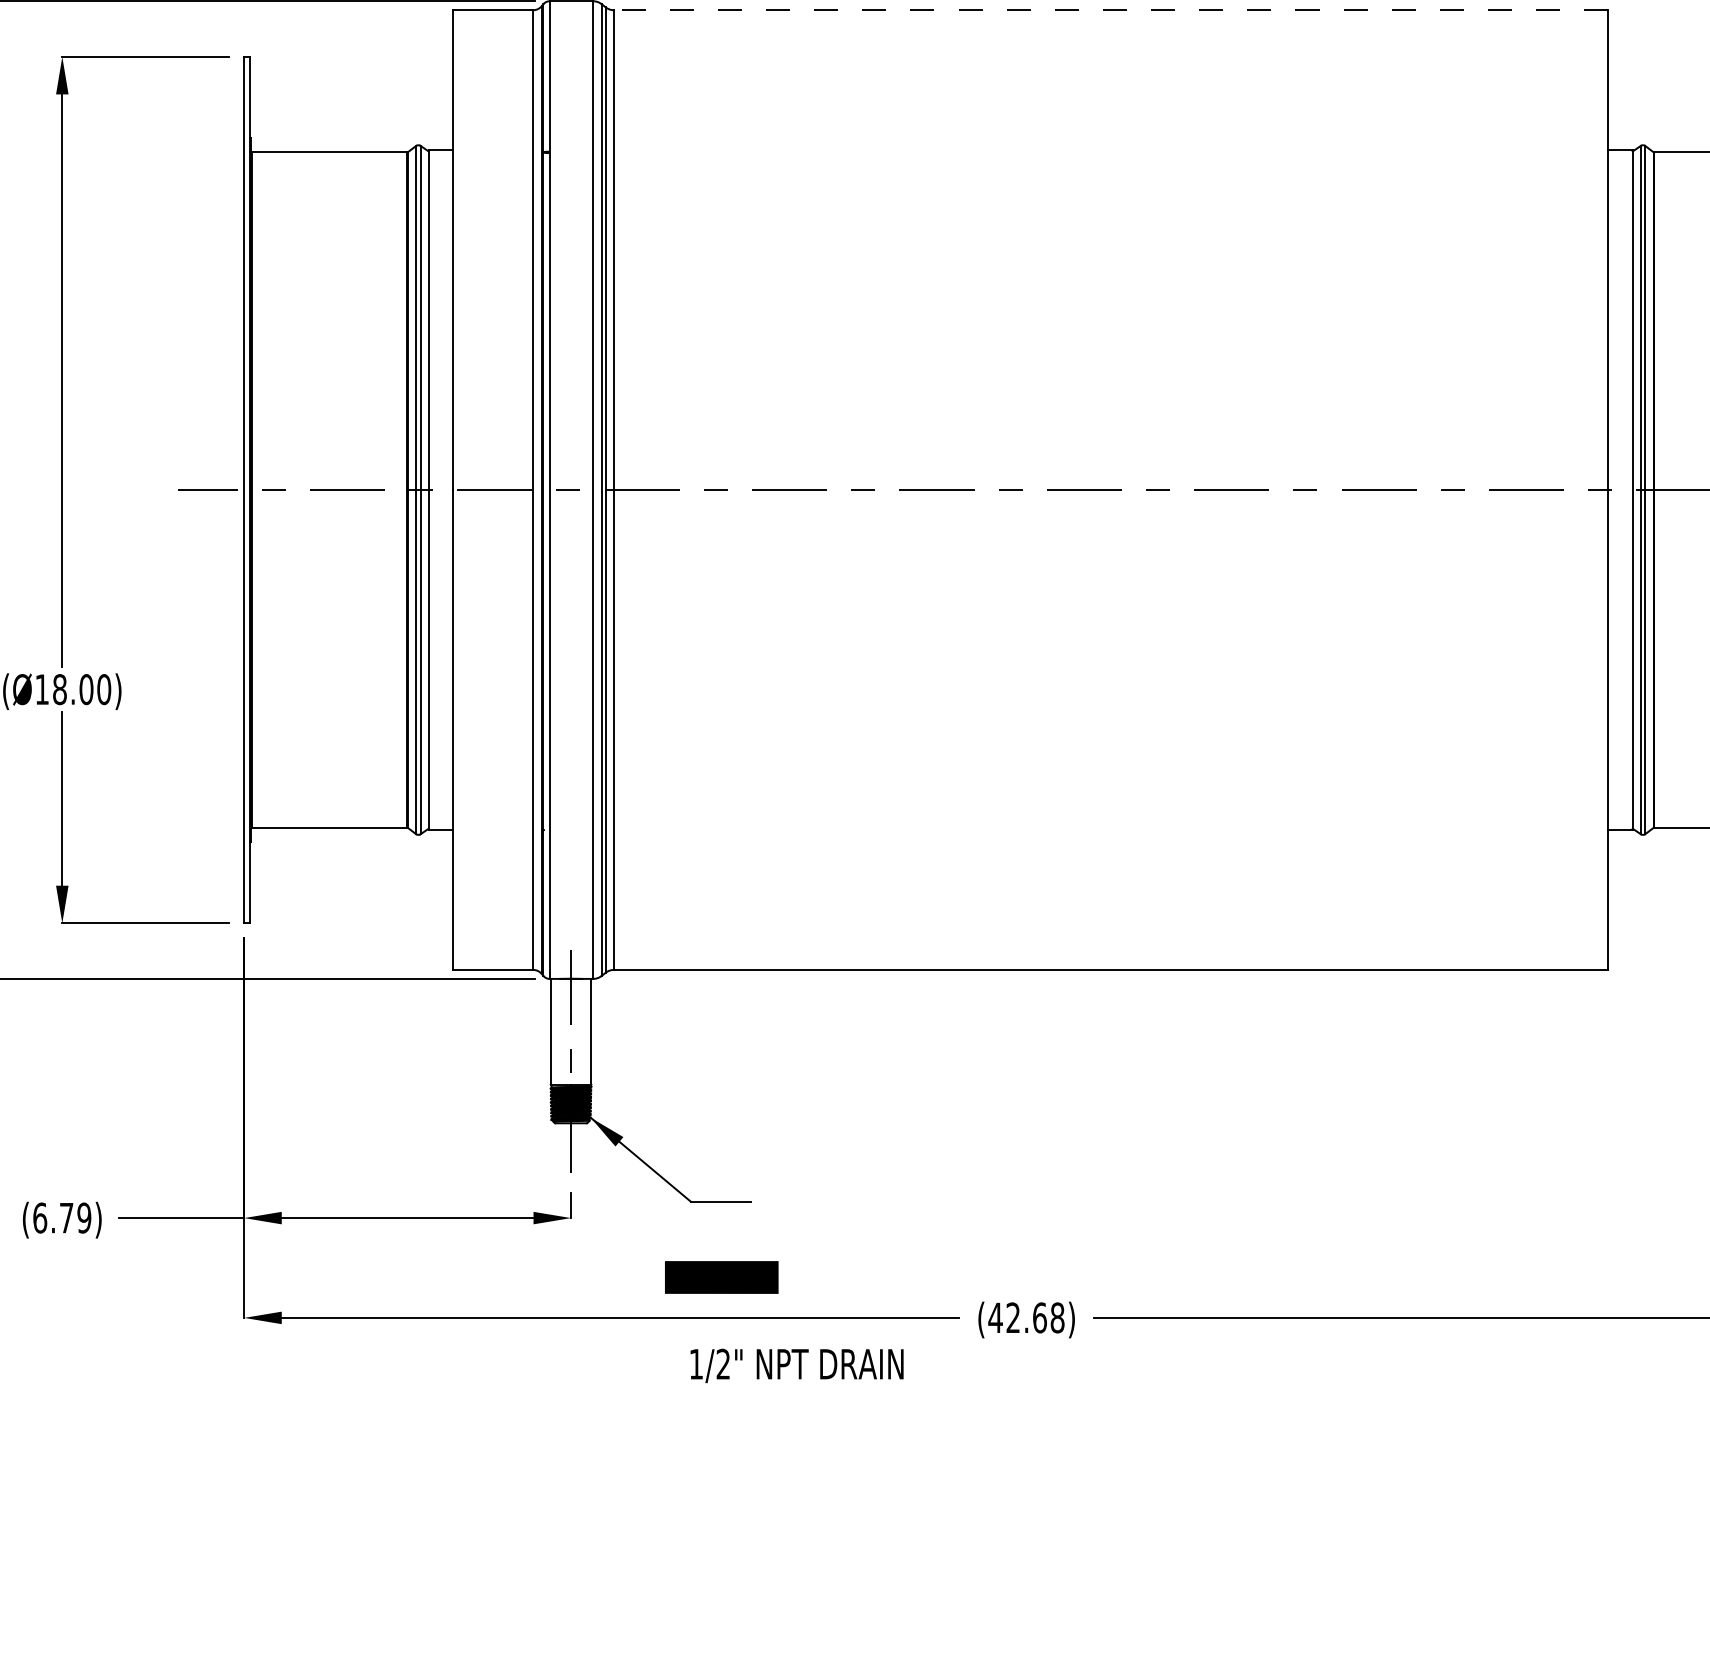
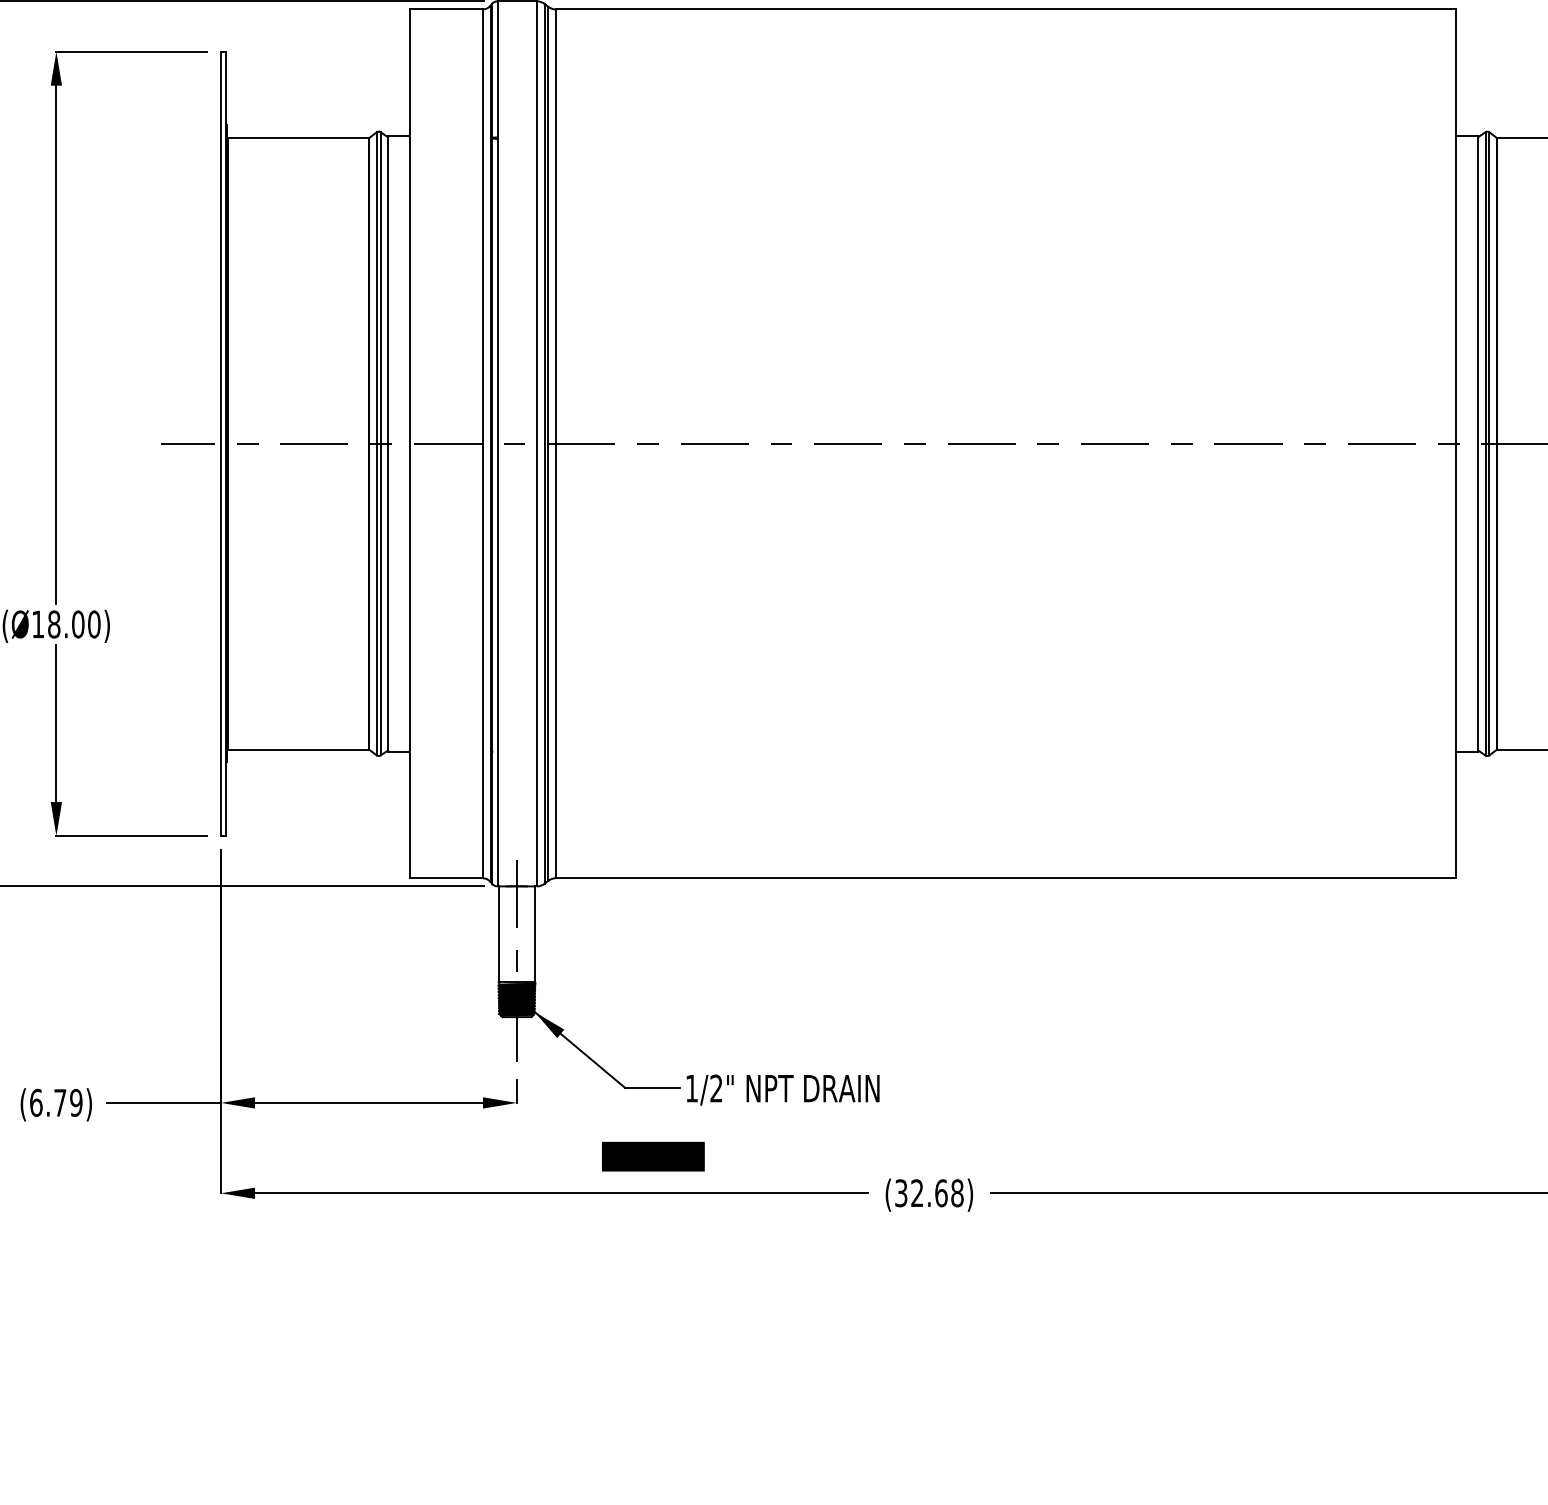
line: (1110, 10) -> (1005, 9), dashed -> solid
text: (995, 1317) -> (901, 1192), (42.68) -> (32.68)
text: (796, 1365) -> (782, 1089), moved

